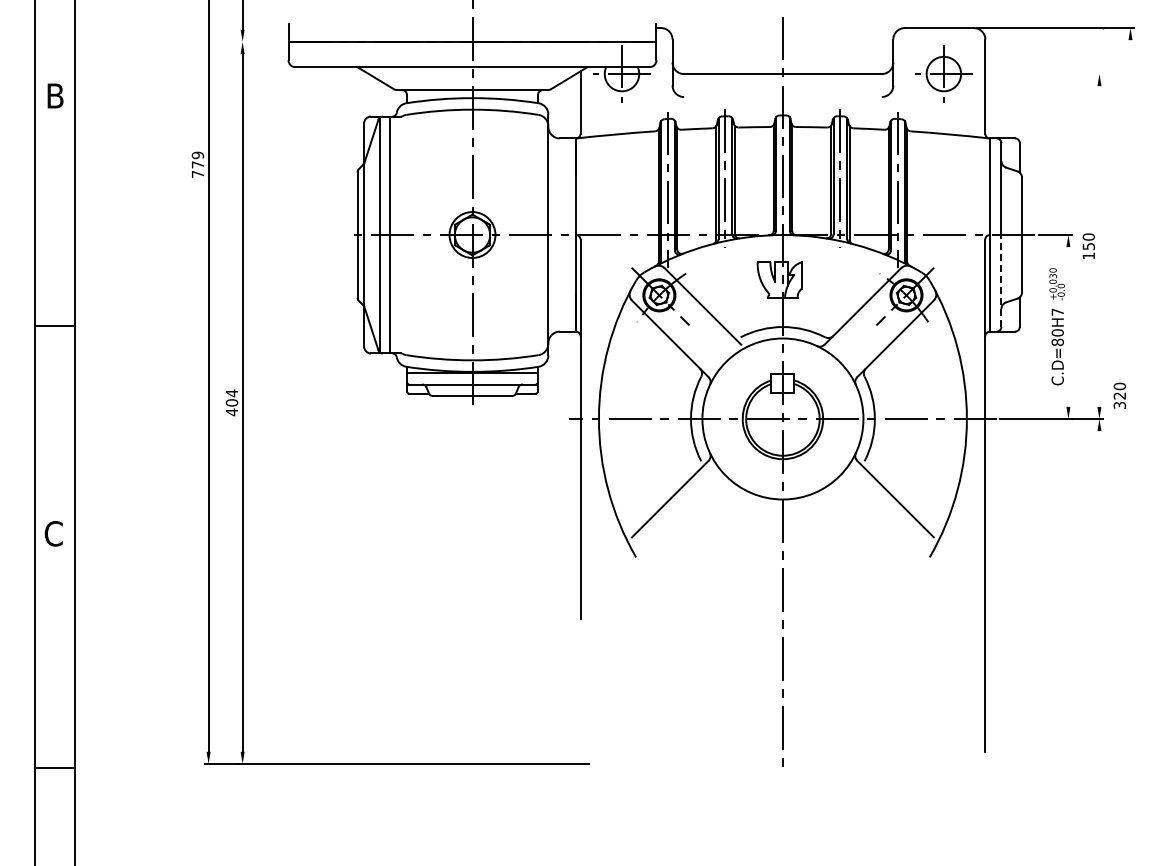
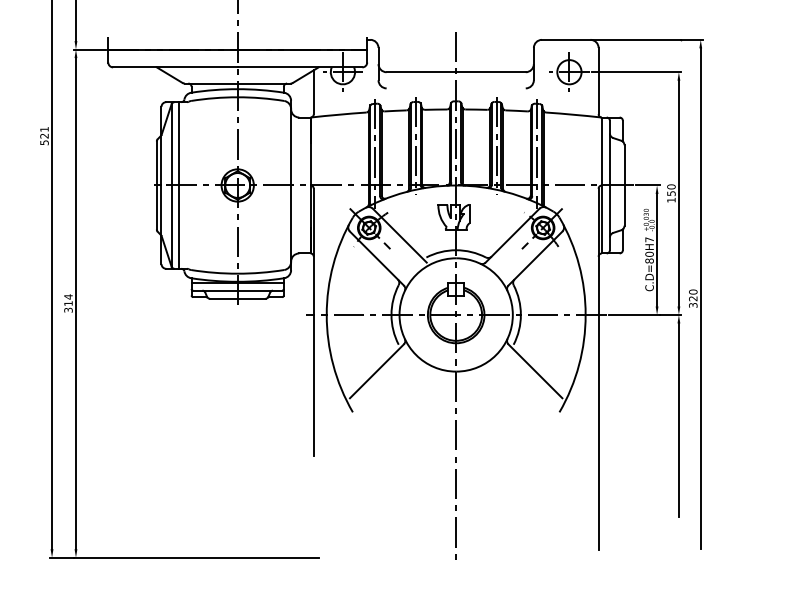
line: (262, 41) -> (89, 49), added
line: (1039, 74) -> (636, 72), added
text: (197, 164) -> (44, 135), 779 -> 521
line: (1099, 246) -> (678, 193), added
line: (1001, 281) -> (609, 218), dashed -> solid
line: (1068, 326) -> (657, 249), added
line: (1130, 395) -> (700, 298), added
text: (231, 407) -> (68, 306), 404 -> 314
line: (1099, 568) -> (678, 420), added

